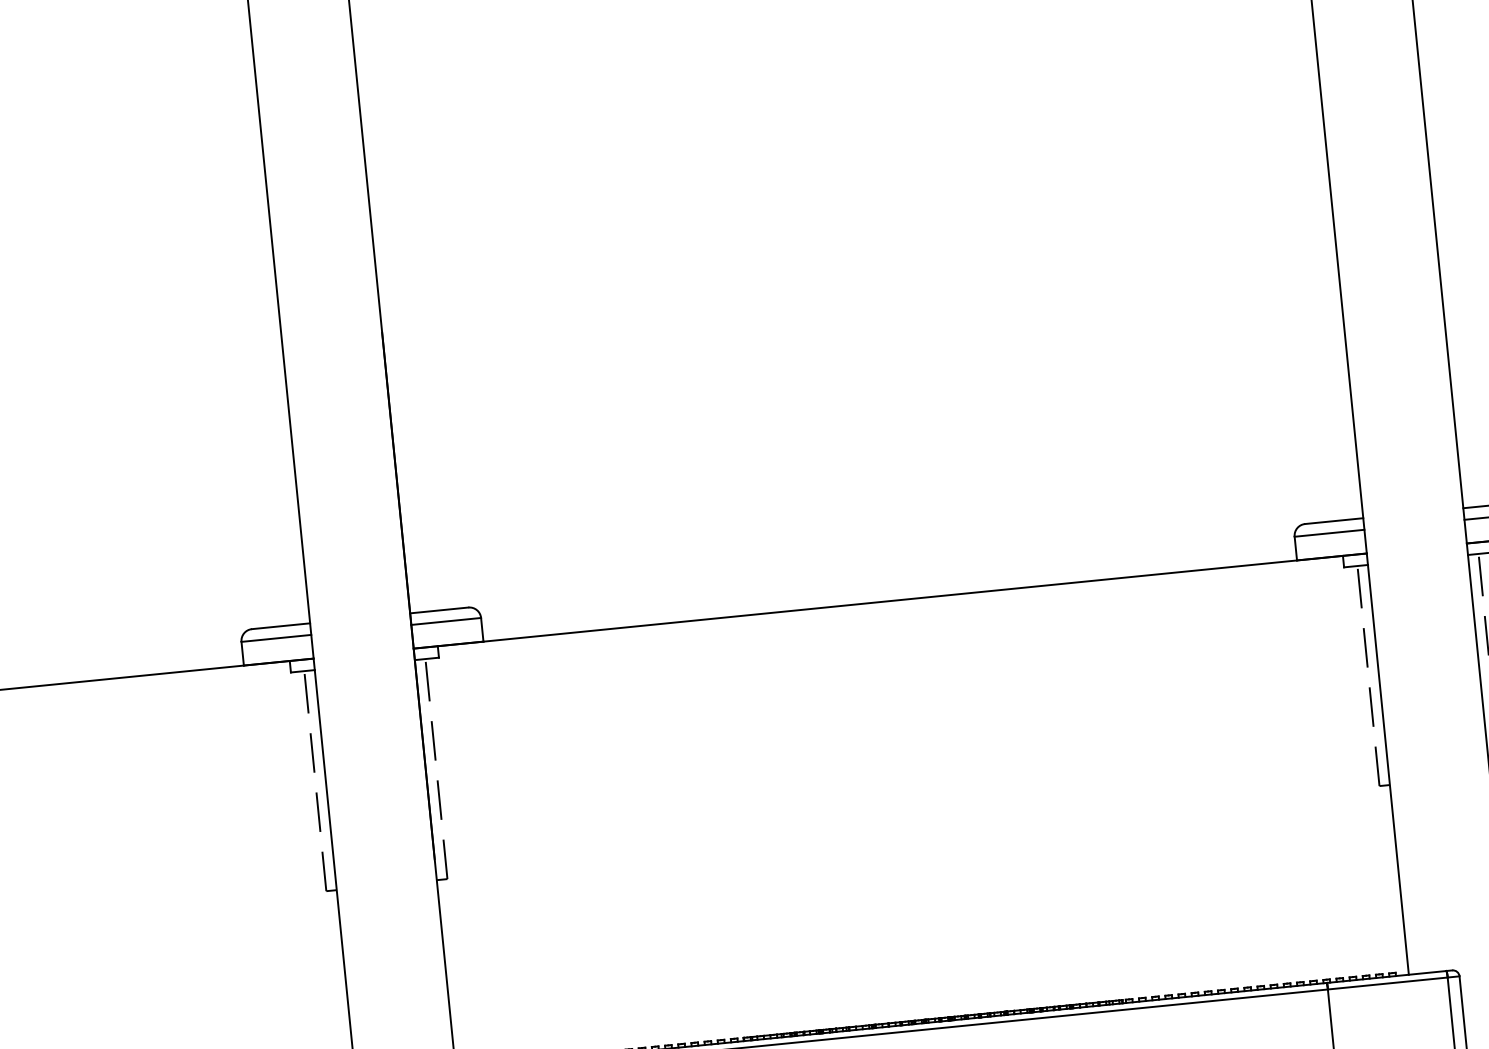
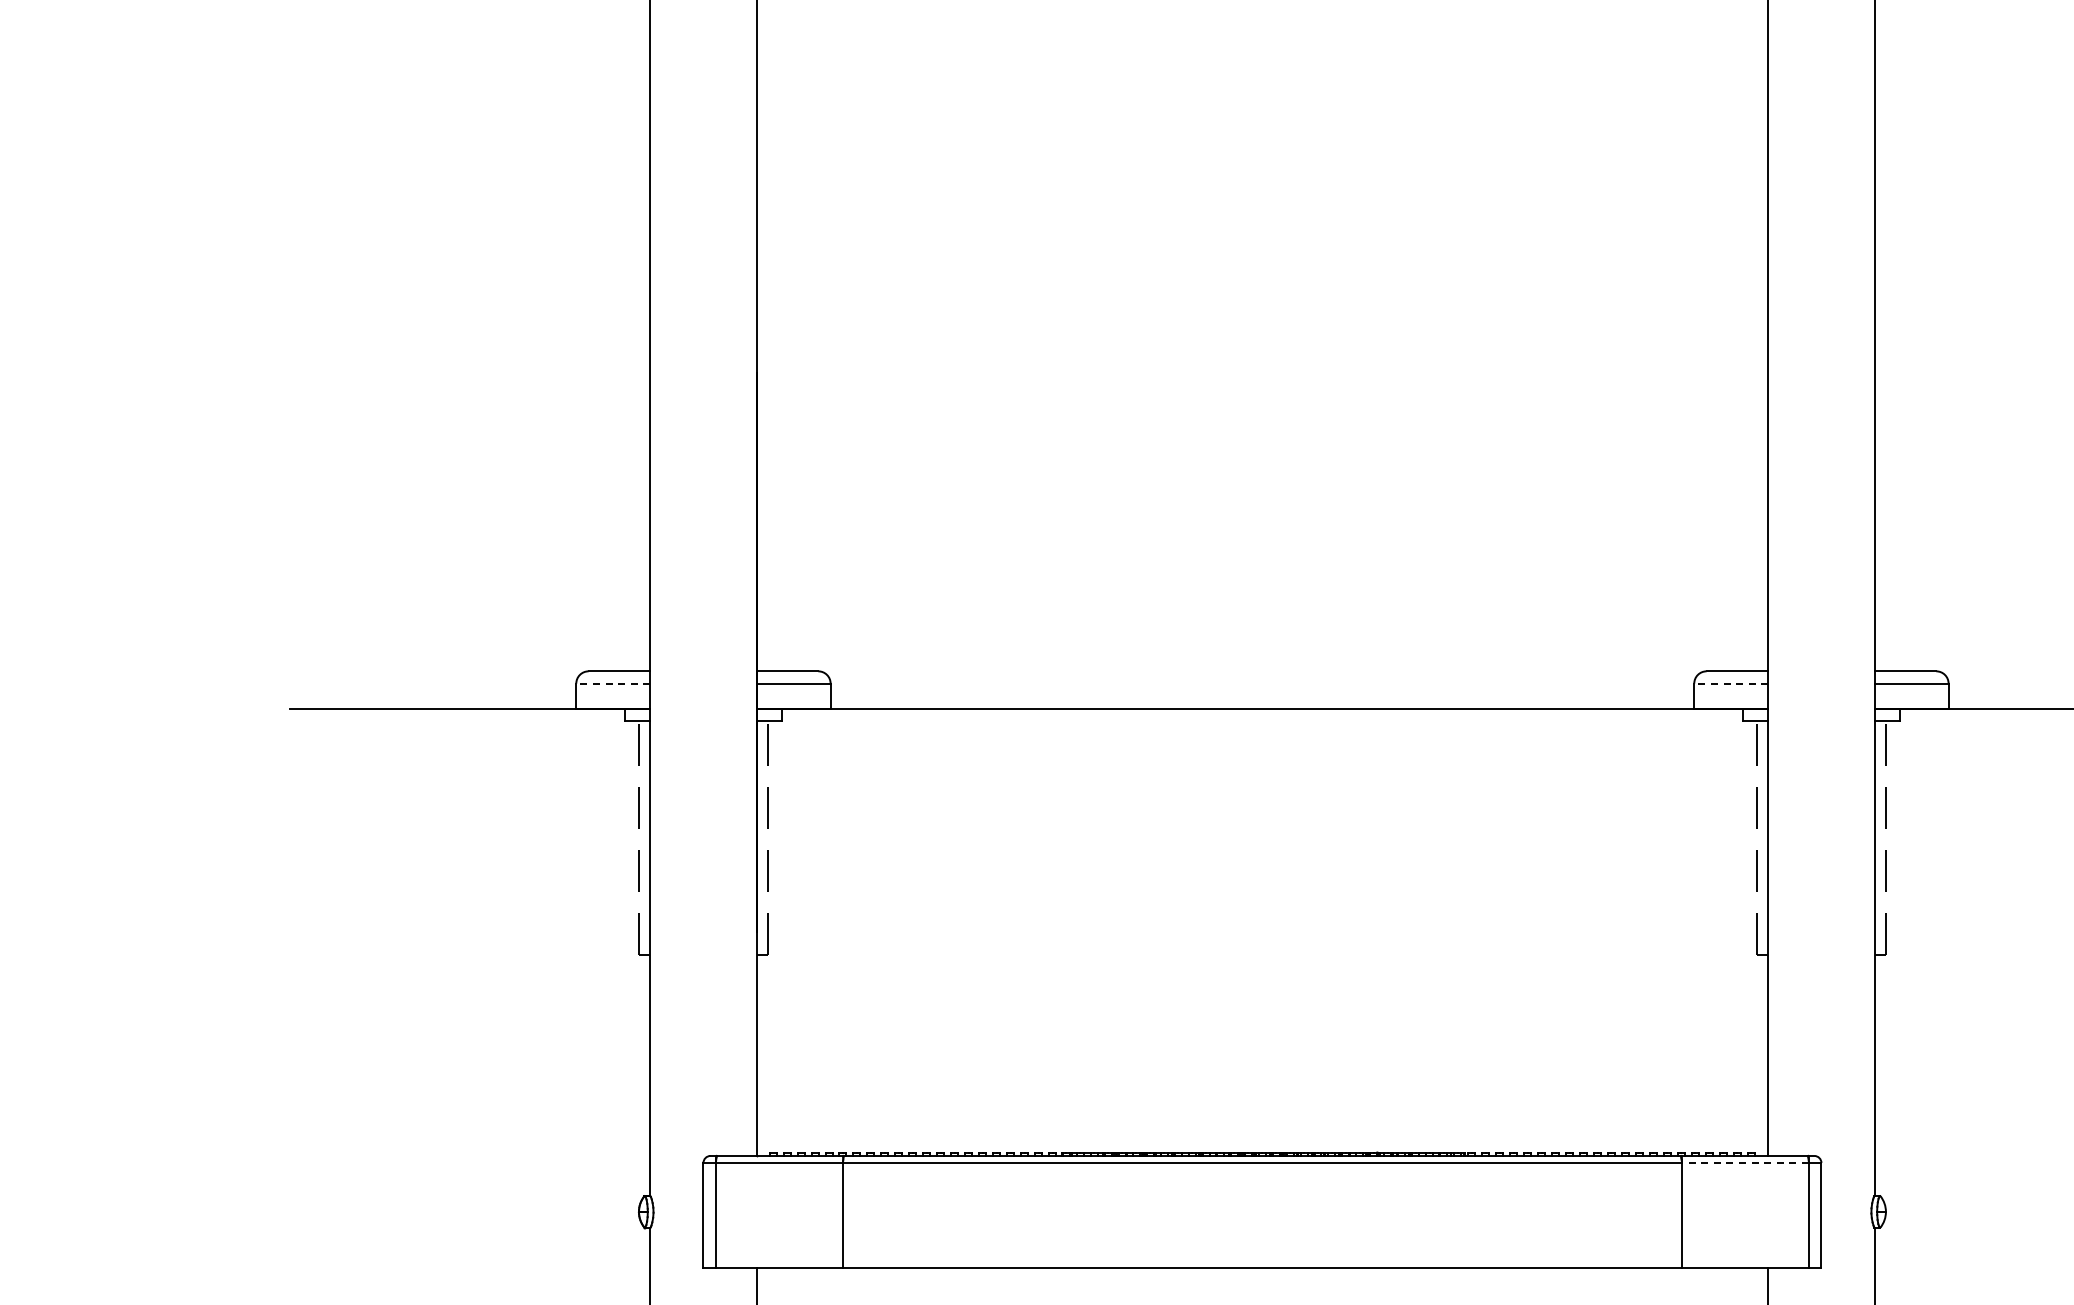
line: (1328, 533) -> (1730, 683), solid -> dashed
line: (275, 638) -> (612, 683), solid -> dashed
line: (1387, 983) -> (1745, 1162), solid -> dashed

